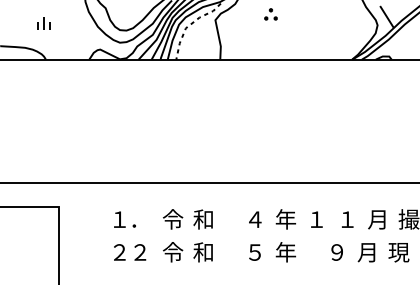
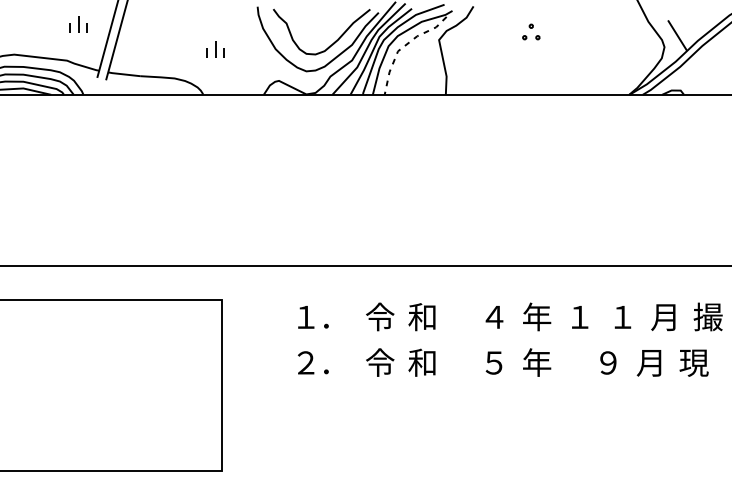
part: (271, 14) -> (531, 31), moved
part: (43, 23) -> (215, 49), moved
text: (139, 252) -> (333, 362), ２ -> ．

